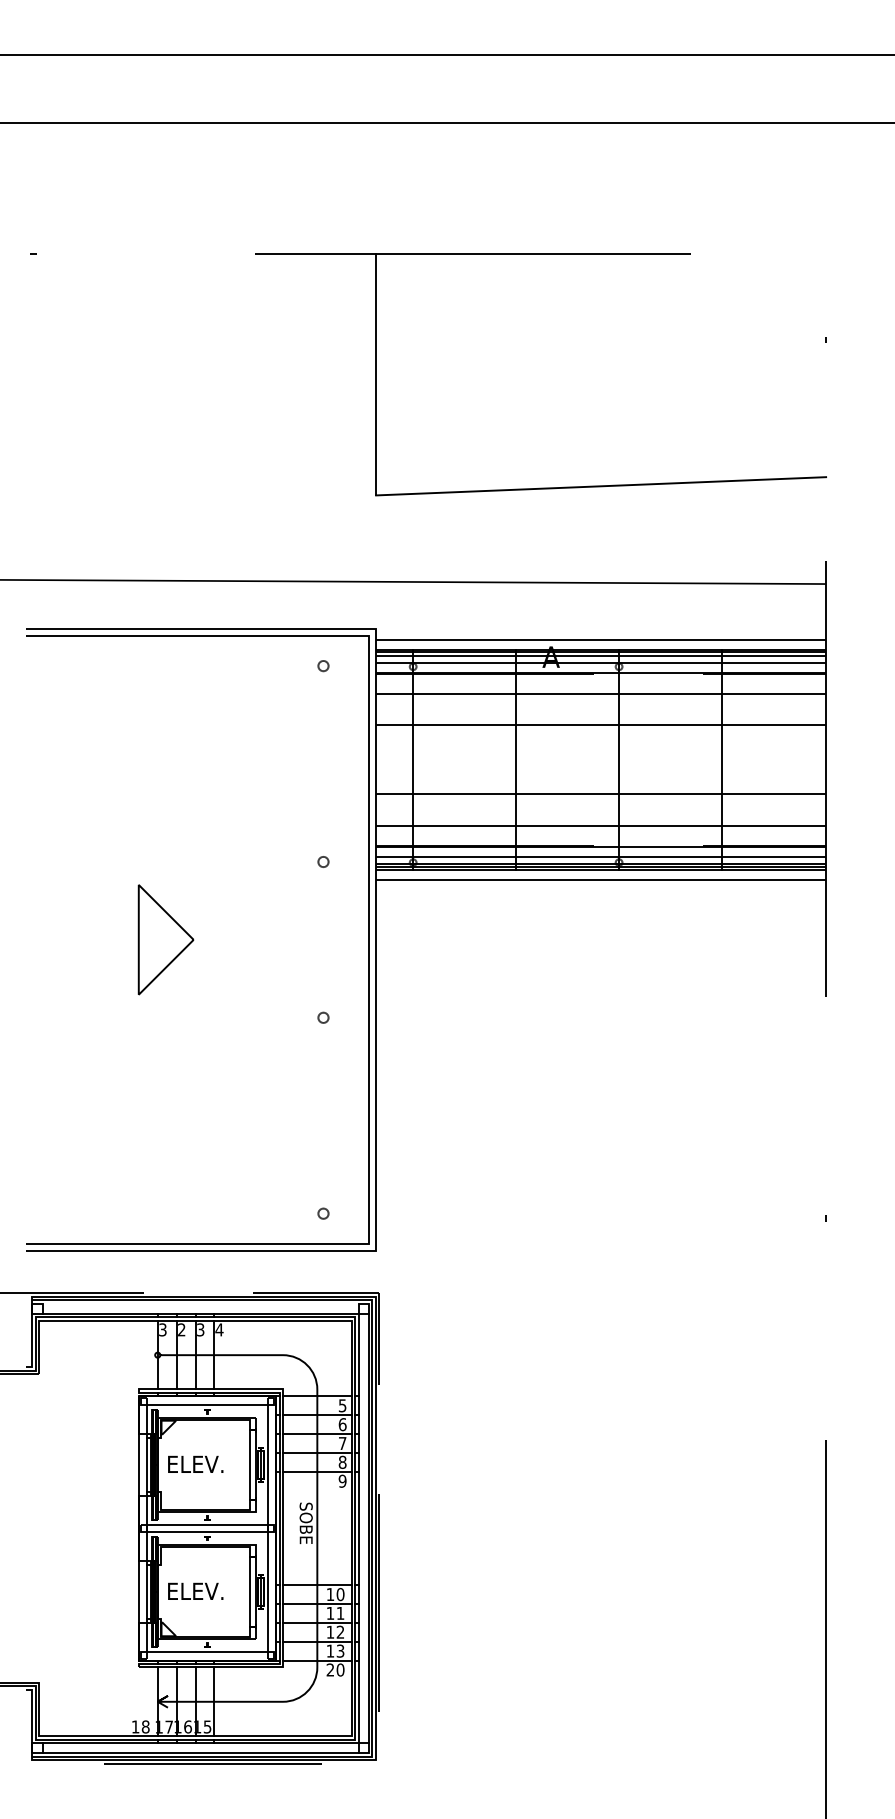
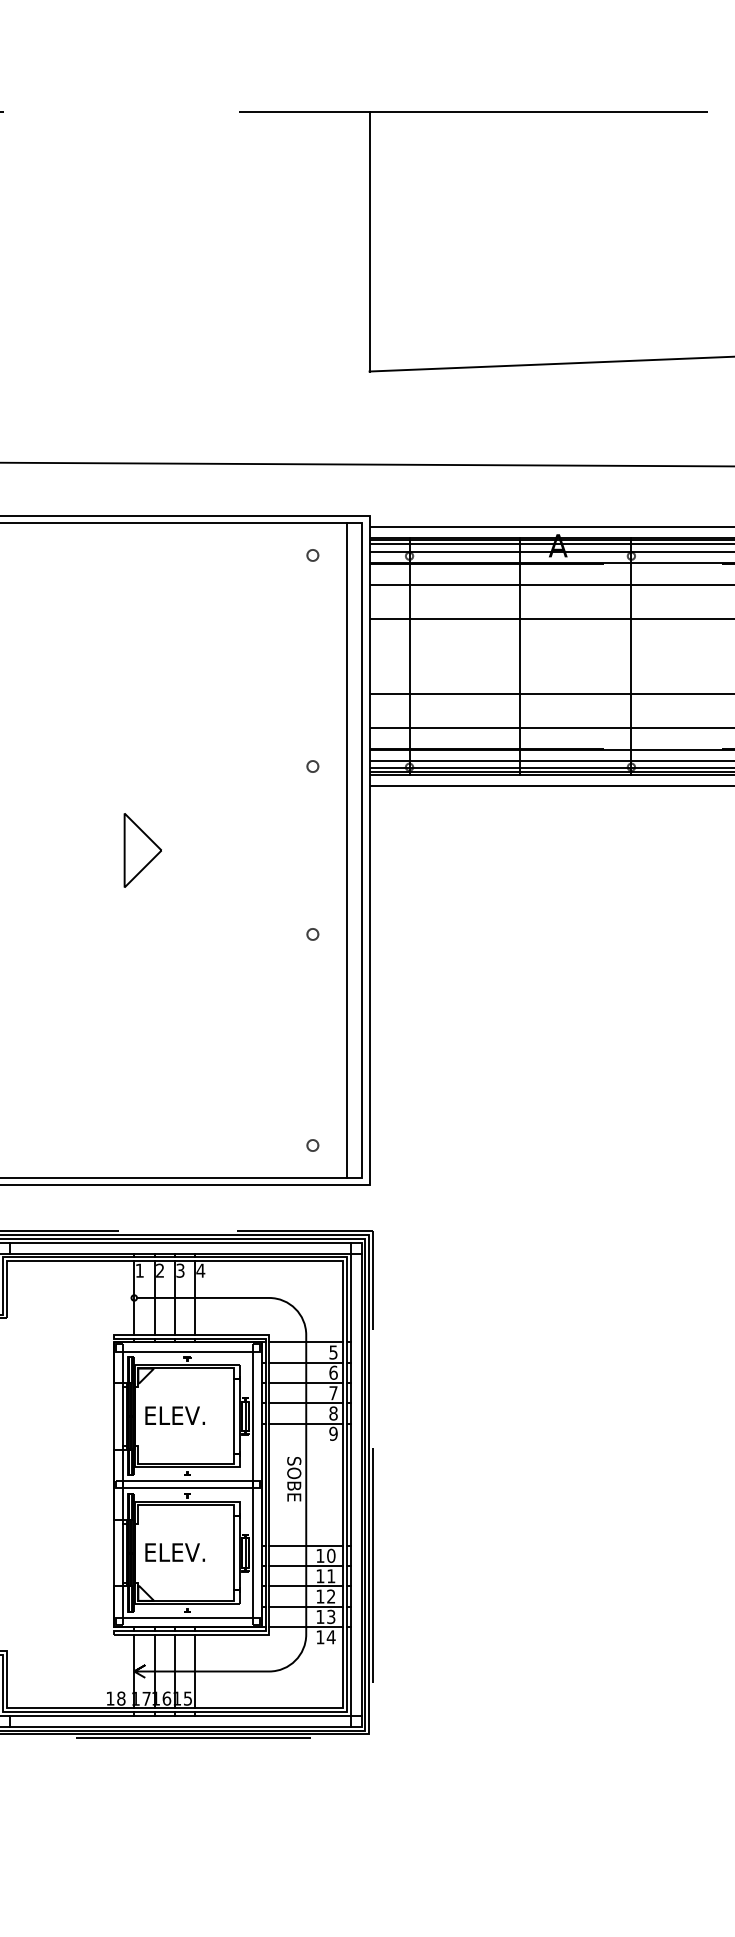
part: (165, 939) -> (142, 850), size x0.62
line: (355, 939) -> (347, 850), added
line: (200, 1303) -> (180, 1242), added
text: (162, 1329) -> (139, 1270), 3 -> 1
text: (335, 1669) -> (325, 1636), 20 -> 14

